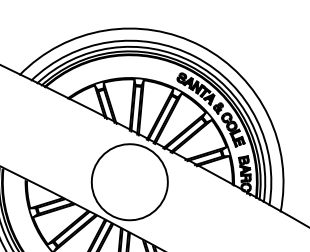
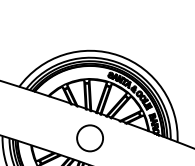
circle: (128, 182) -> (89, 138), size x0.6

